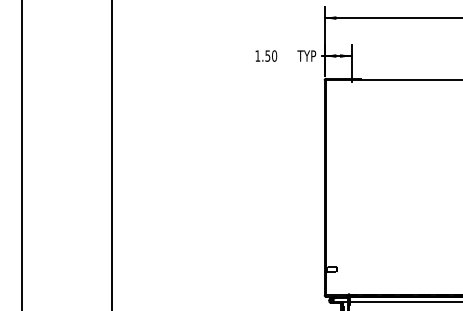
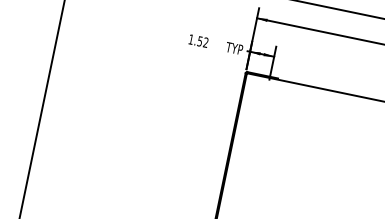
text: (274, 55) -> (206, 42), 1.50 -> 1.52

